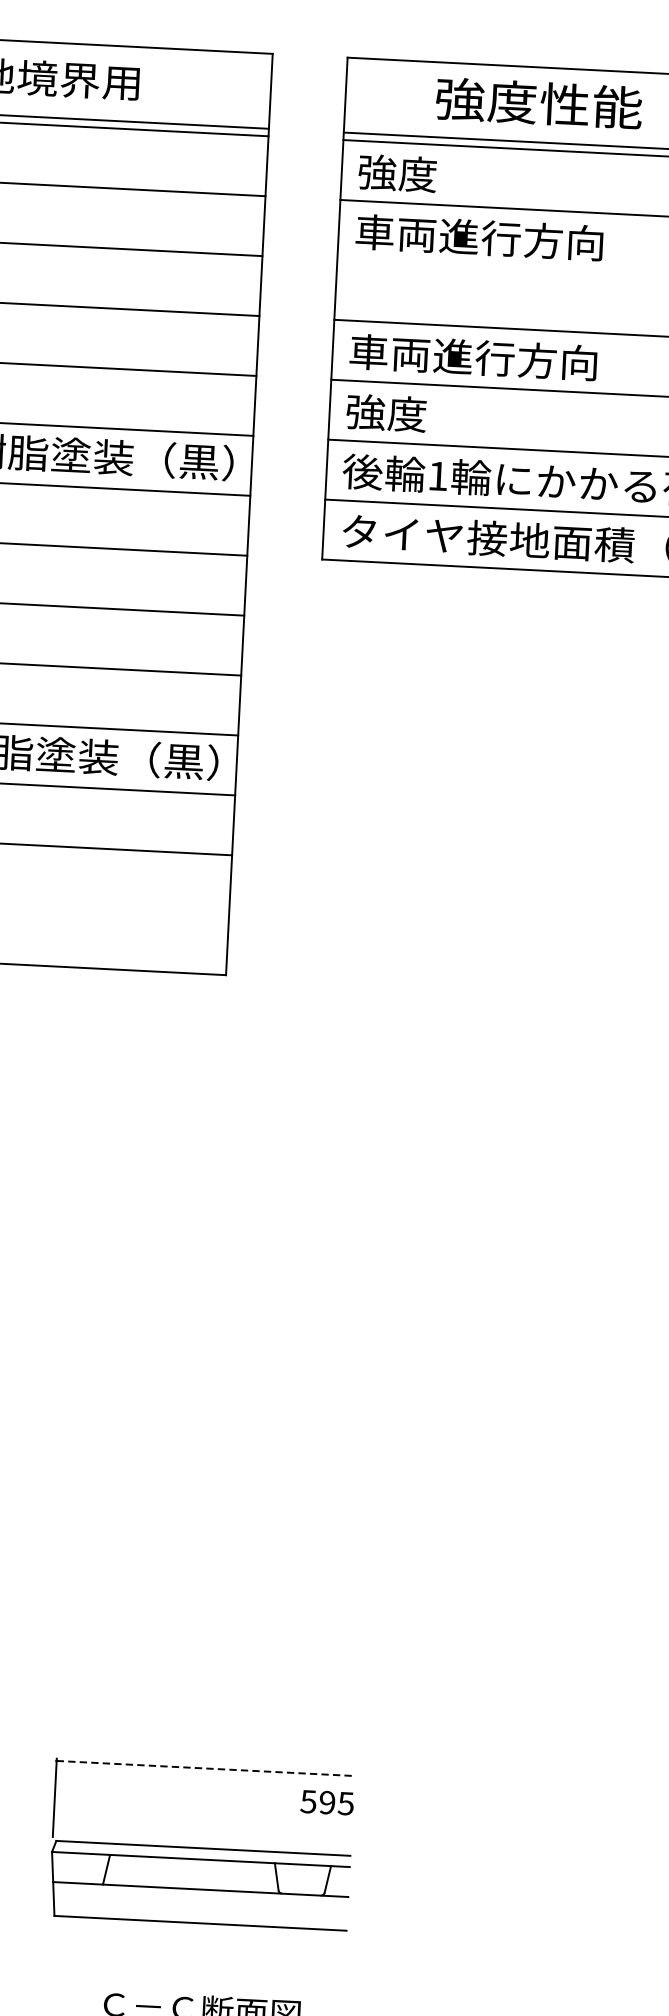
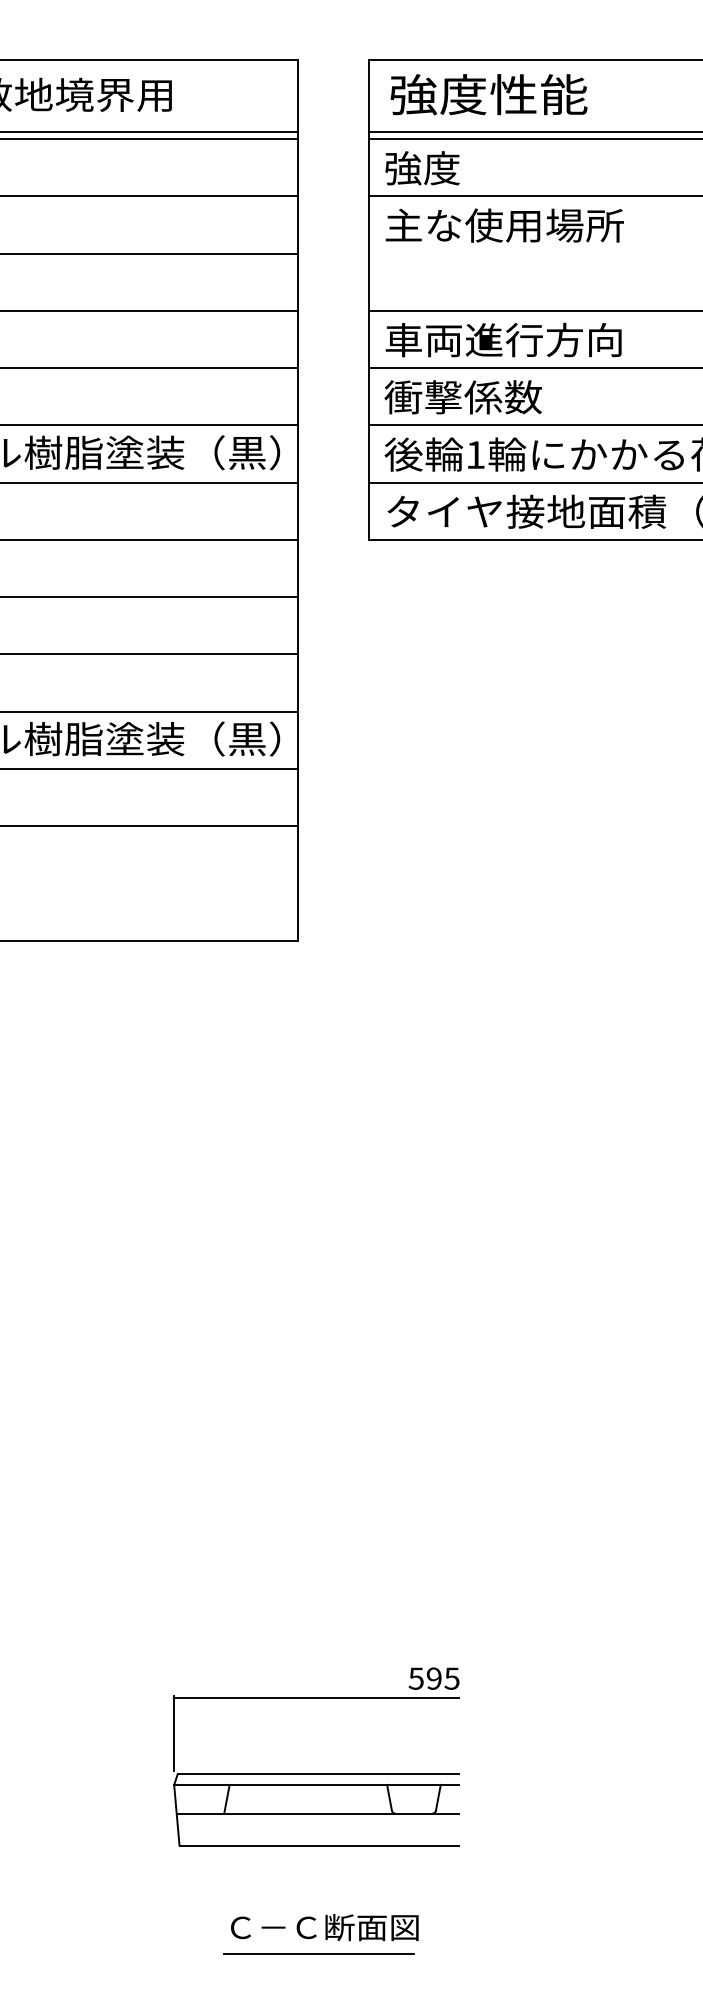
text: (538, 103) -> (488, 94), moved
text: (480, 237) -> (504, 225), 車両進行方向 -> 主な使用場所
text: (427, 415) -> (462, 397), 強度 -> 衝撃係数
line: (205, 1768) -> (316, 1697), dashed -> solid
text: (326, 1802) -> (433, 1678), moved

